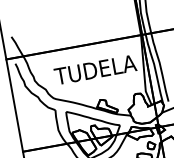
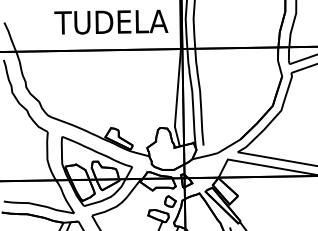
text: (95, 69) -> (111, 21), moved

